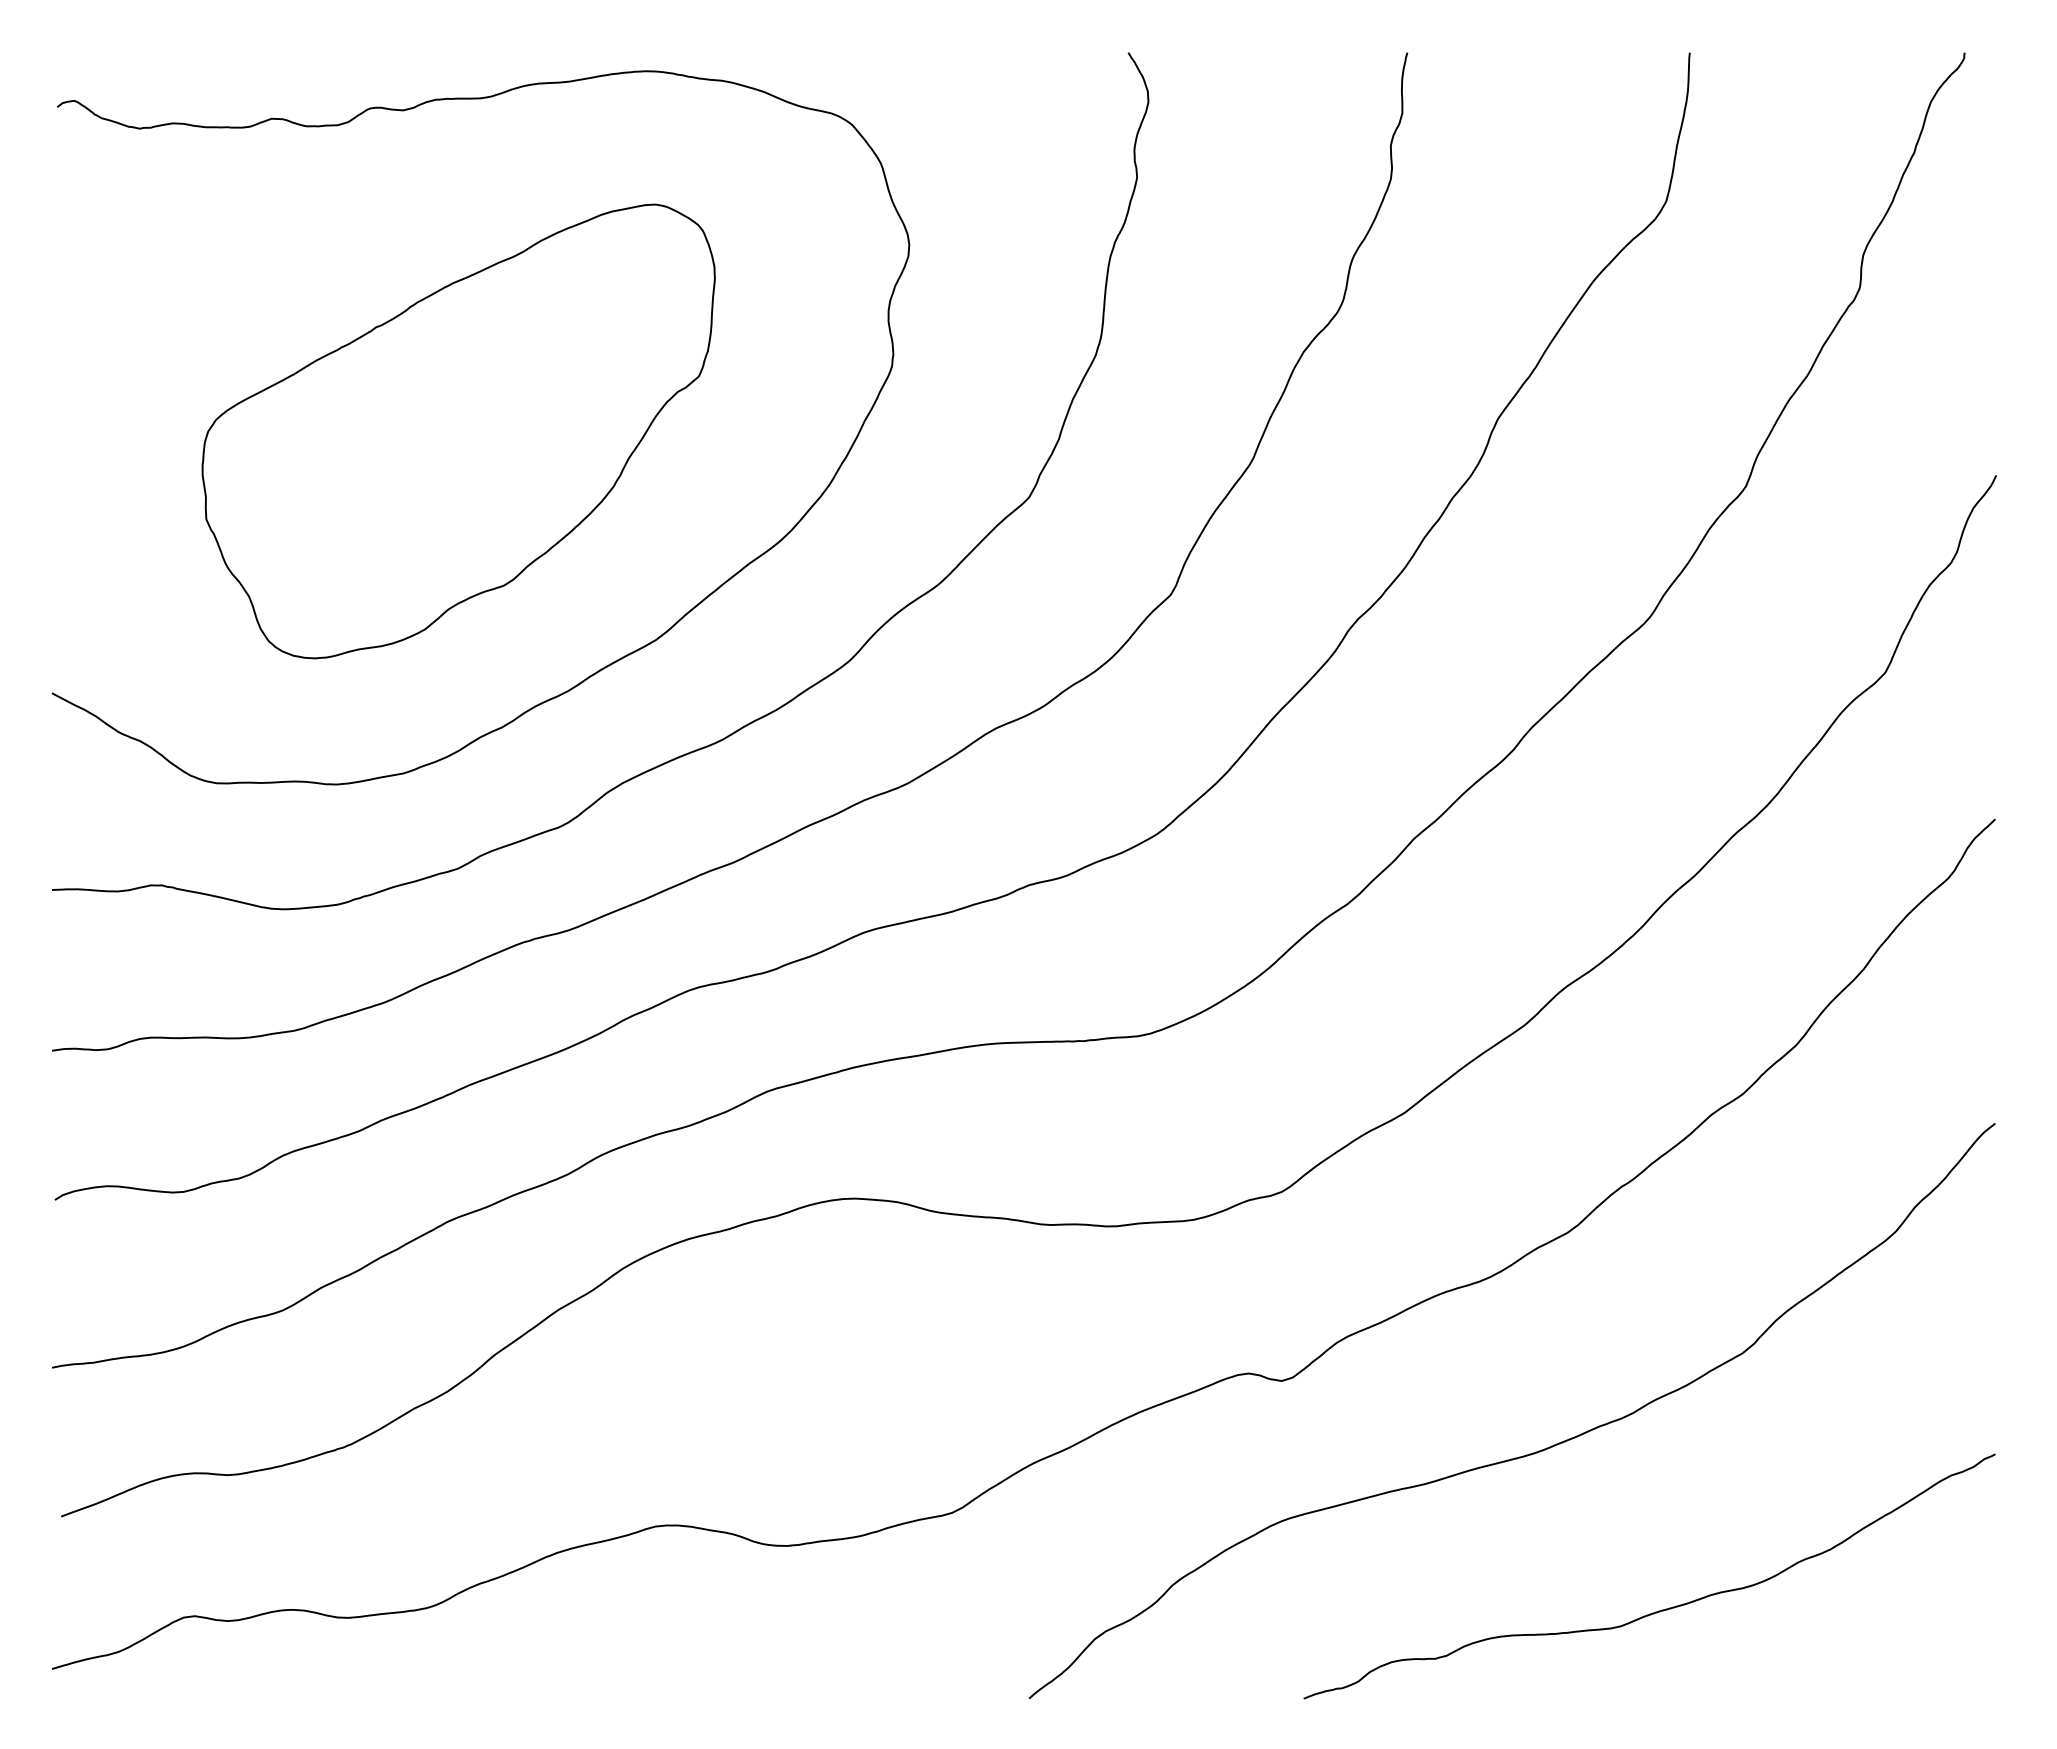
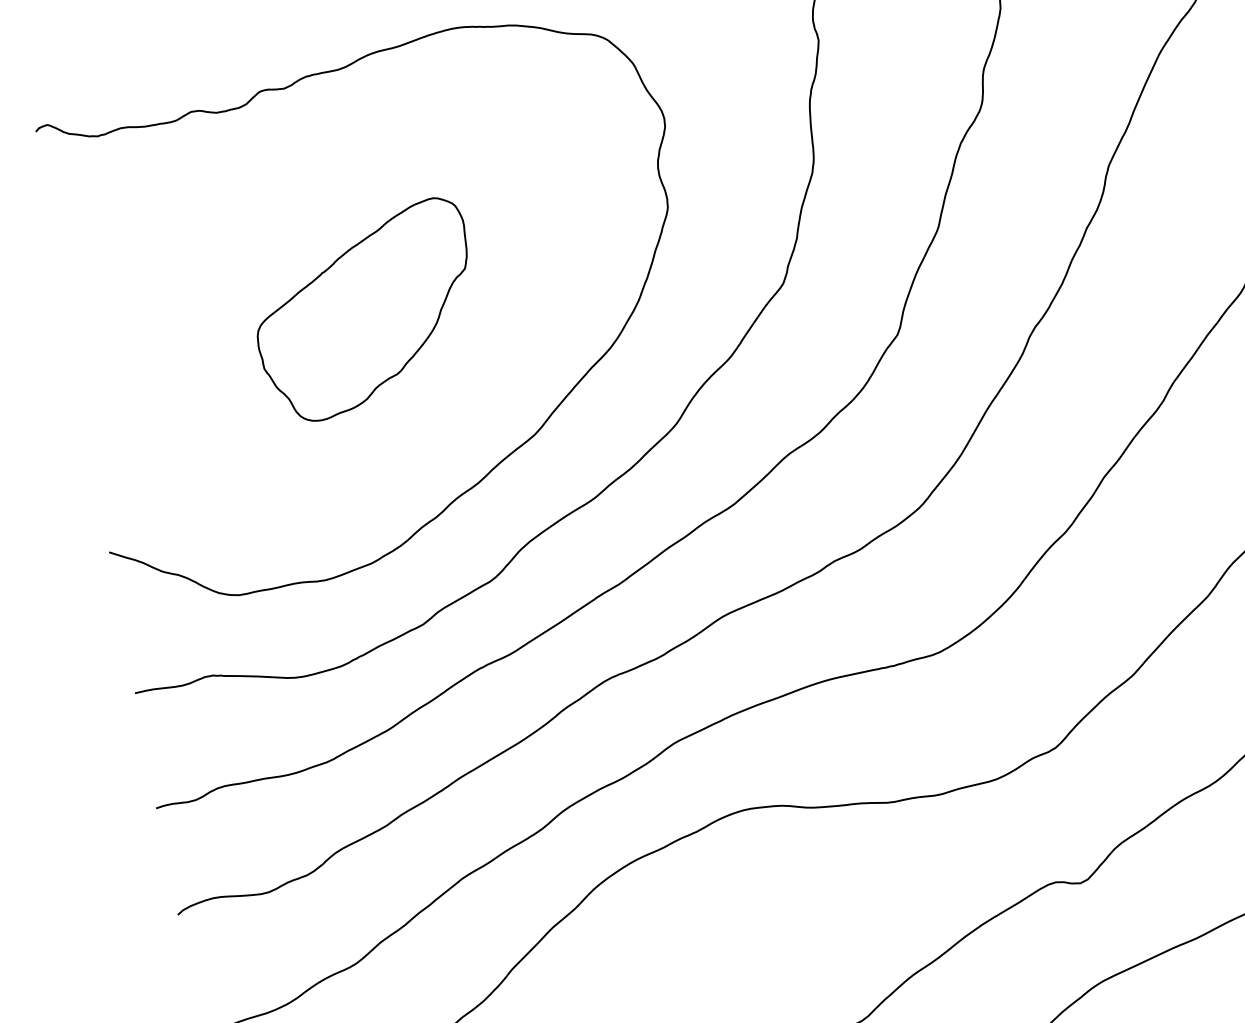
part: (458, 431) -> (365, 311), size x0.6

